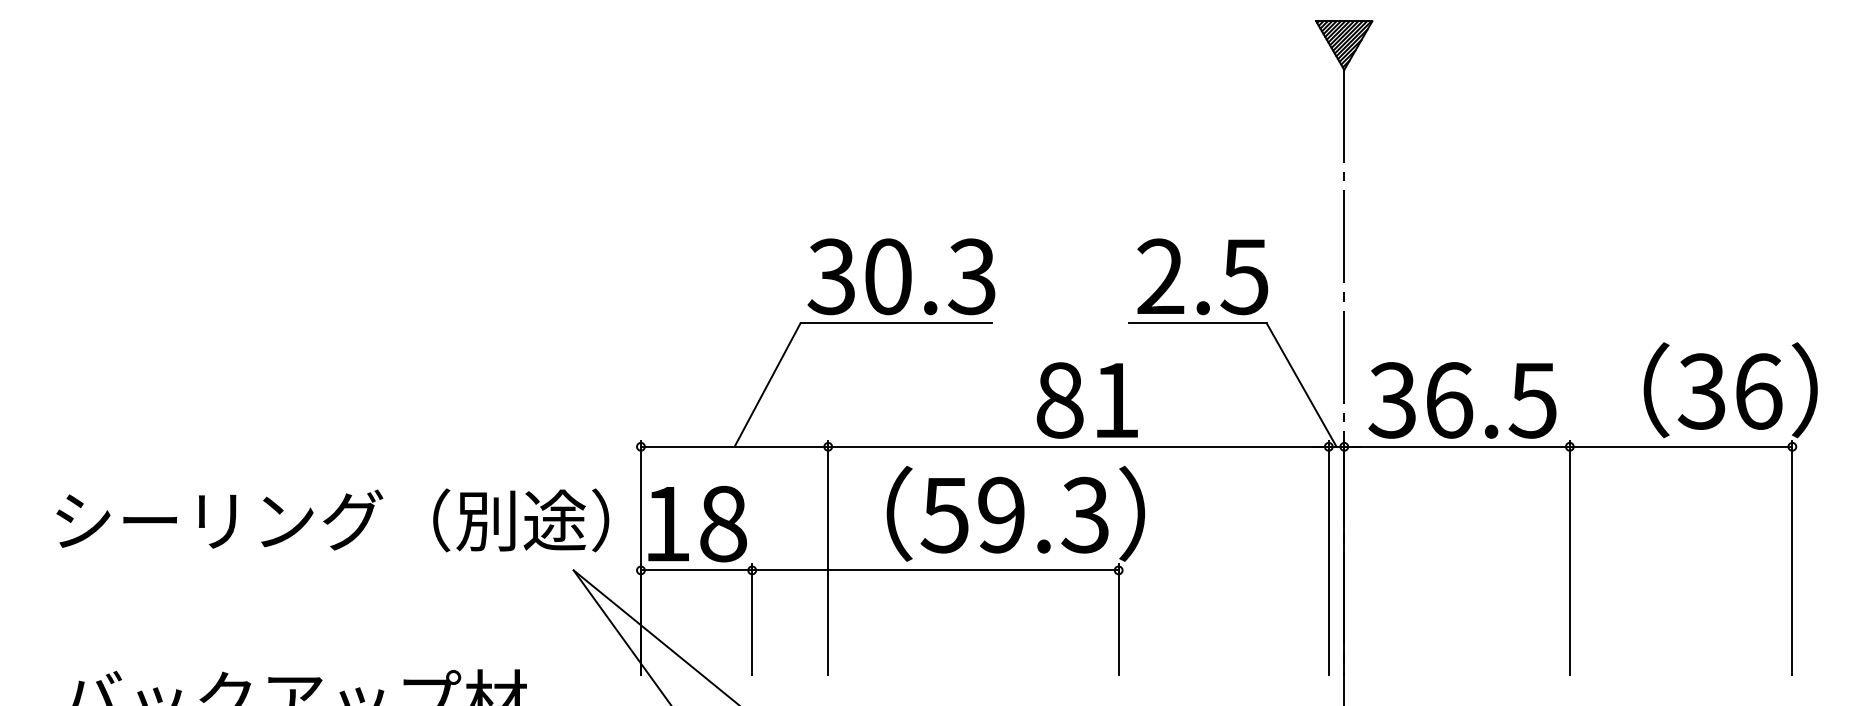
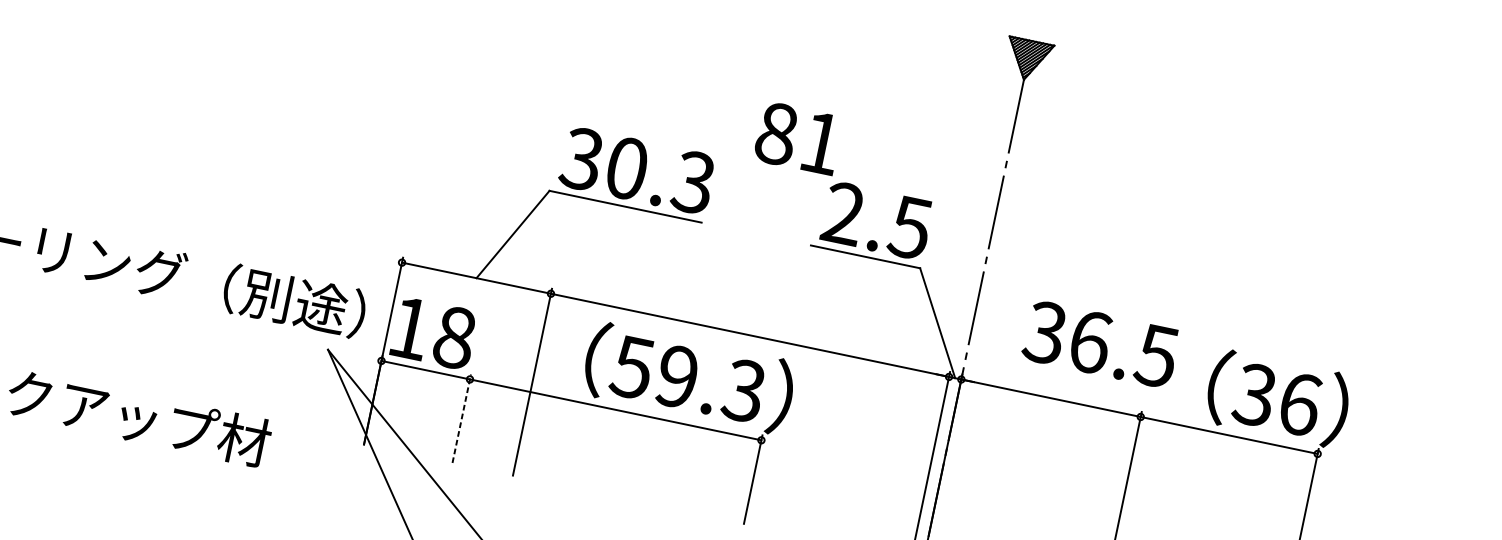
text: (1086, 400) -> (797, 138), moved
text: (1462, 400) -> (1100, 344), moved
line: (752, 619) -> (462, 418), solid -> dashed

